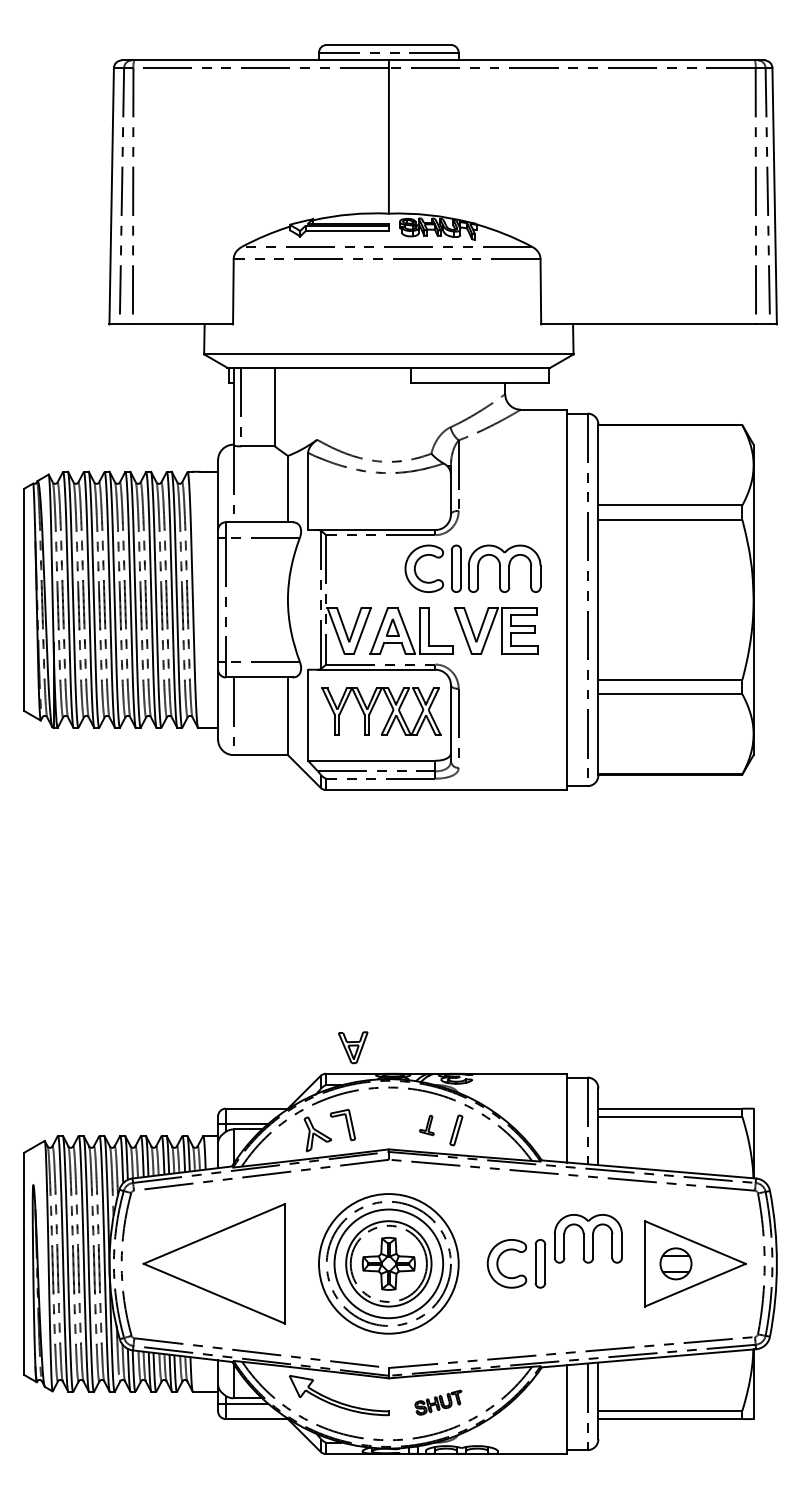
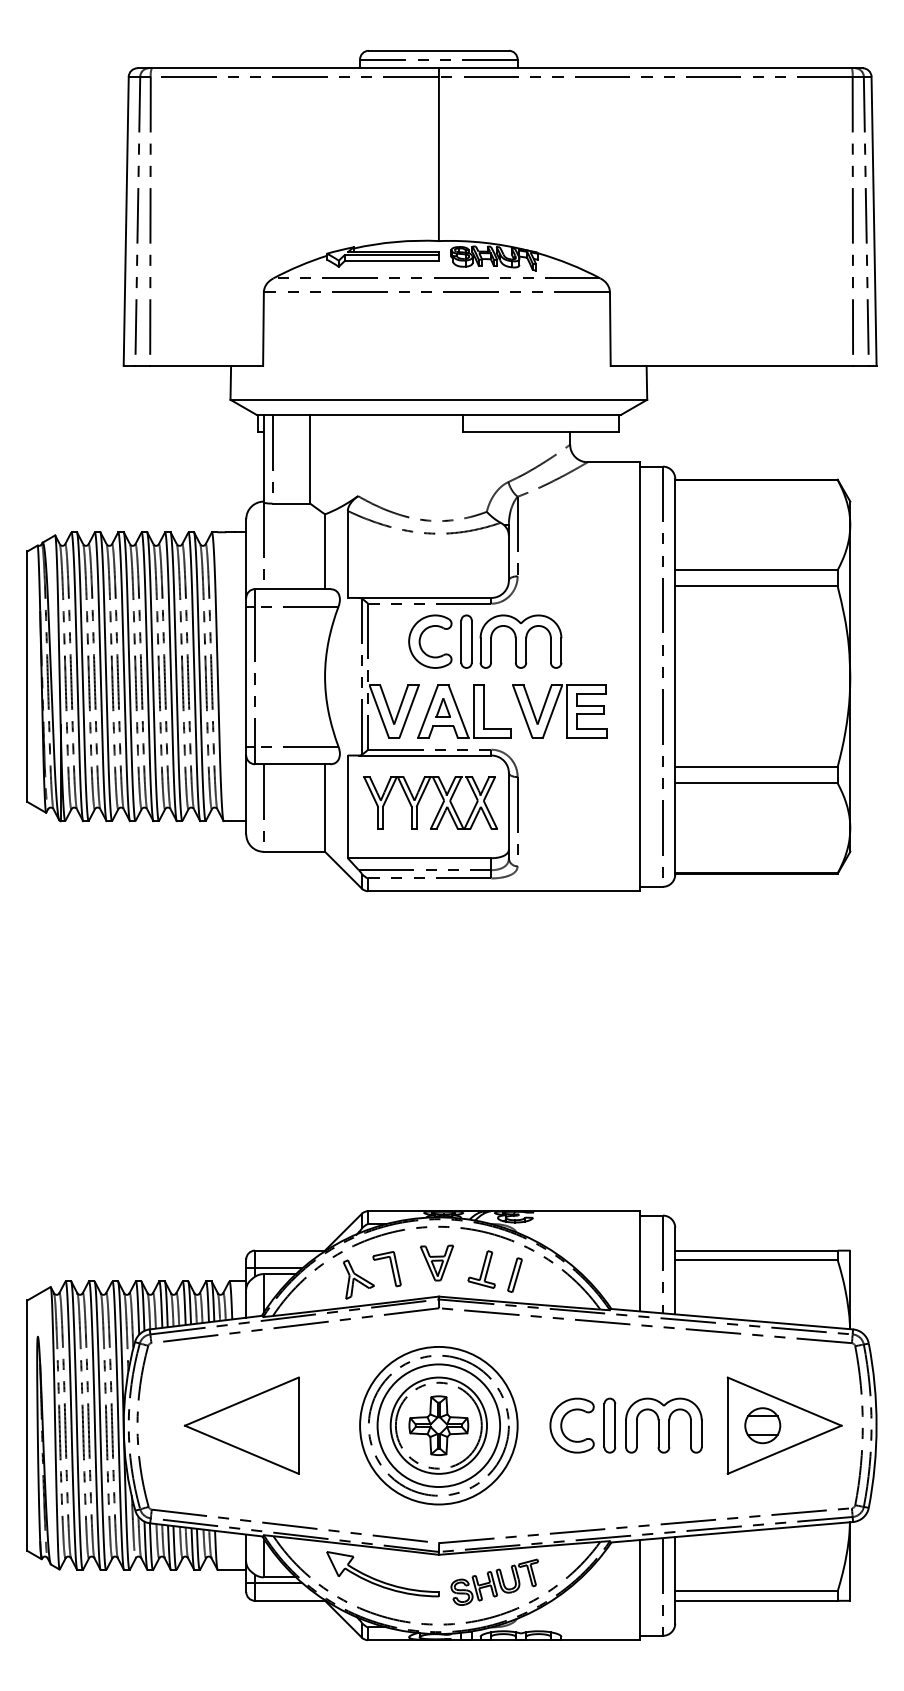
part: (472, 568) -> (484, 641), moved
part: (353, 1047) -> (437, 1262), moved
part: (426, 1125) -> (481, 1269), size x1.67
part: (587, 1238) -> (662, 1425), moved
part: (213, 1263) -> (241, 1425), size x0.71
part: (438, 1402) -> (494, 1582), size x1.67

